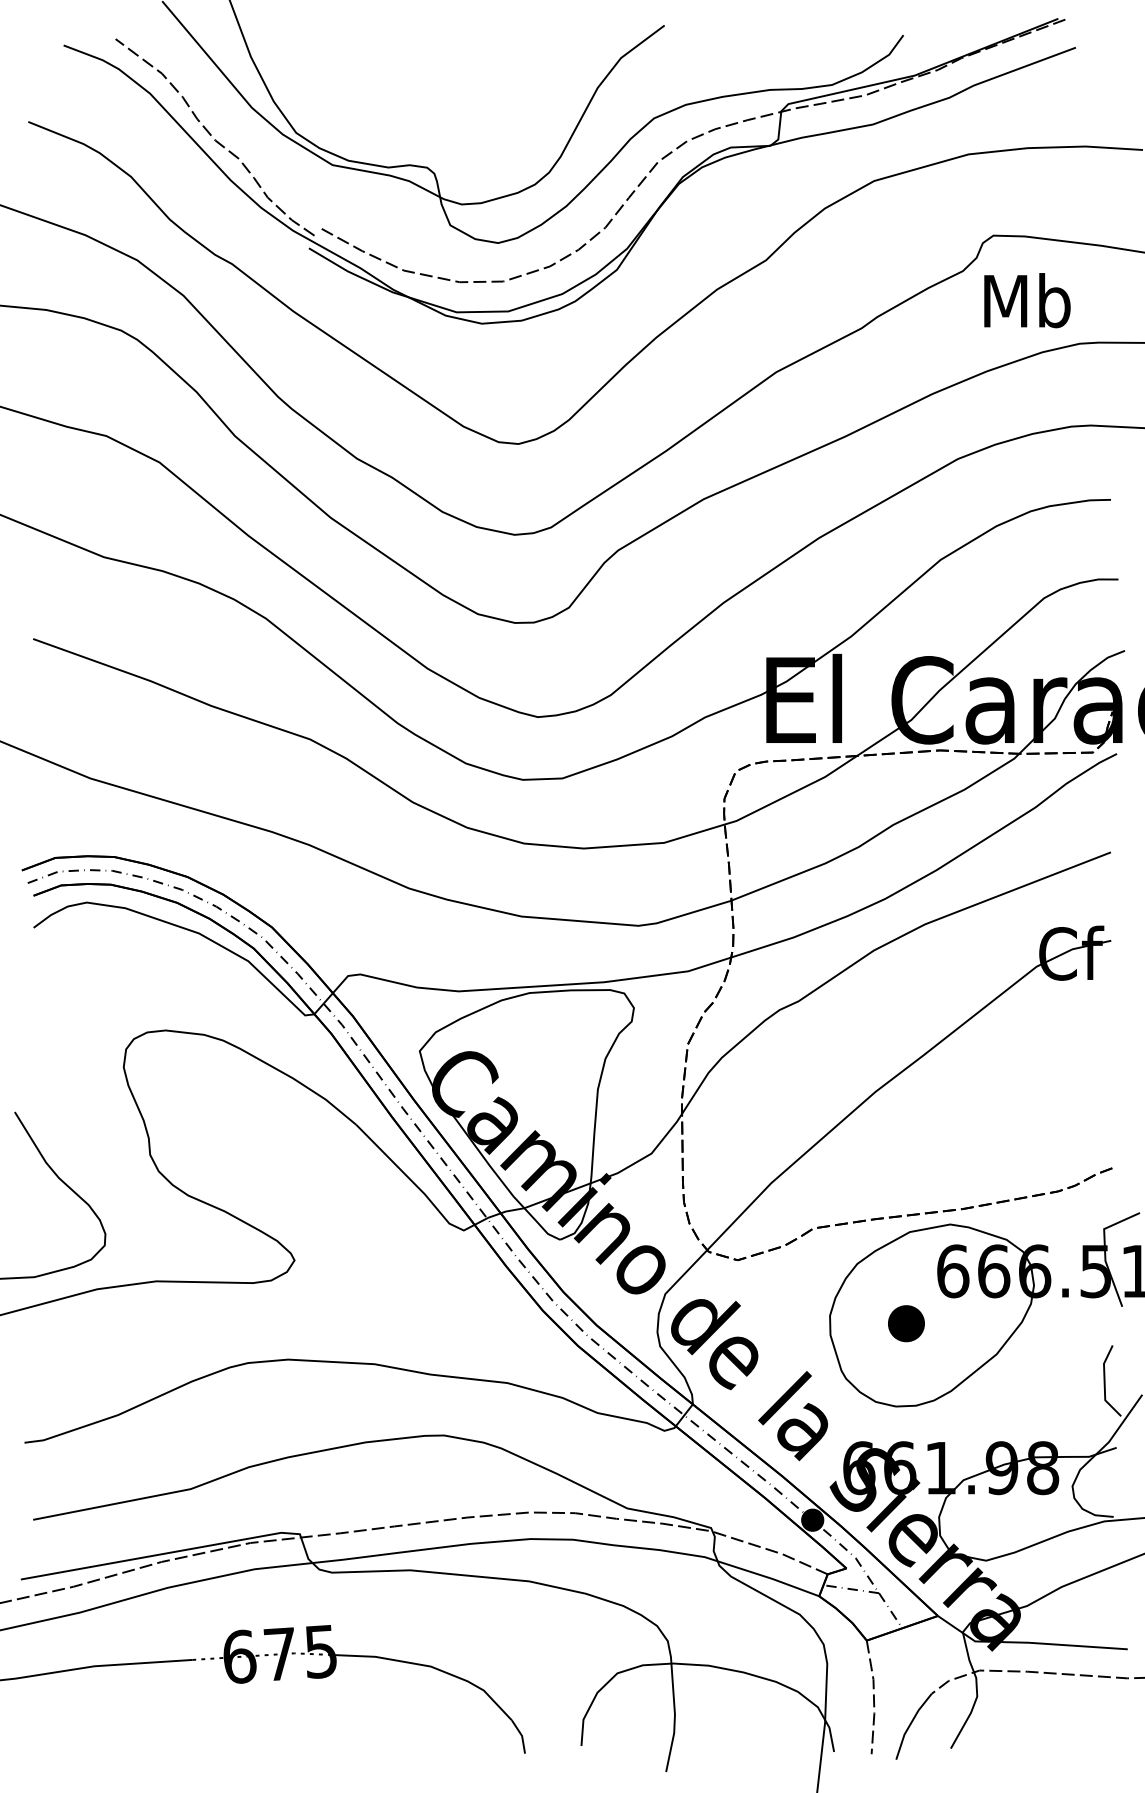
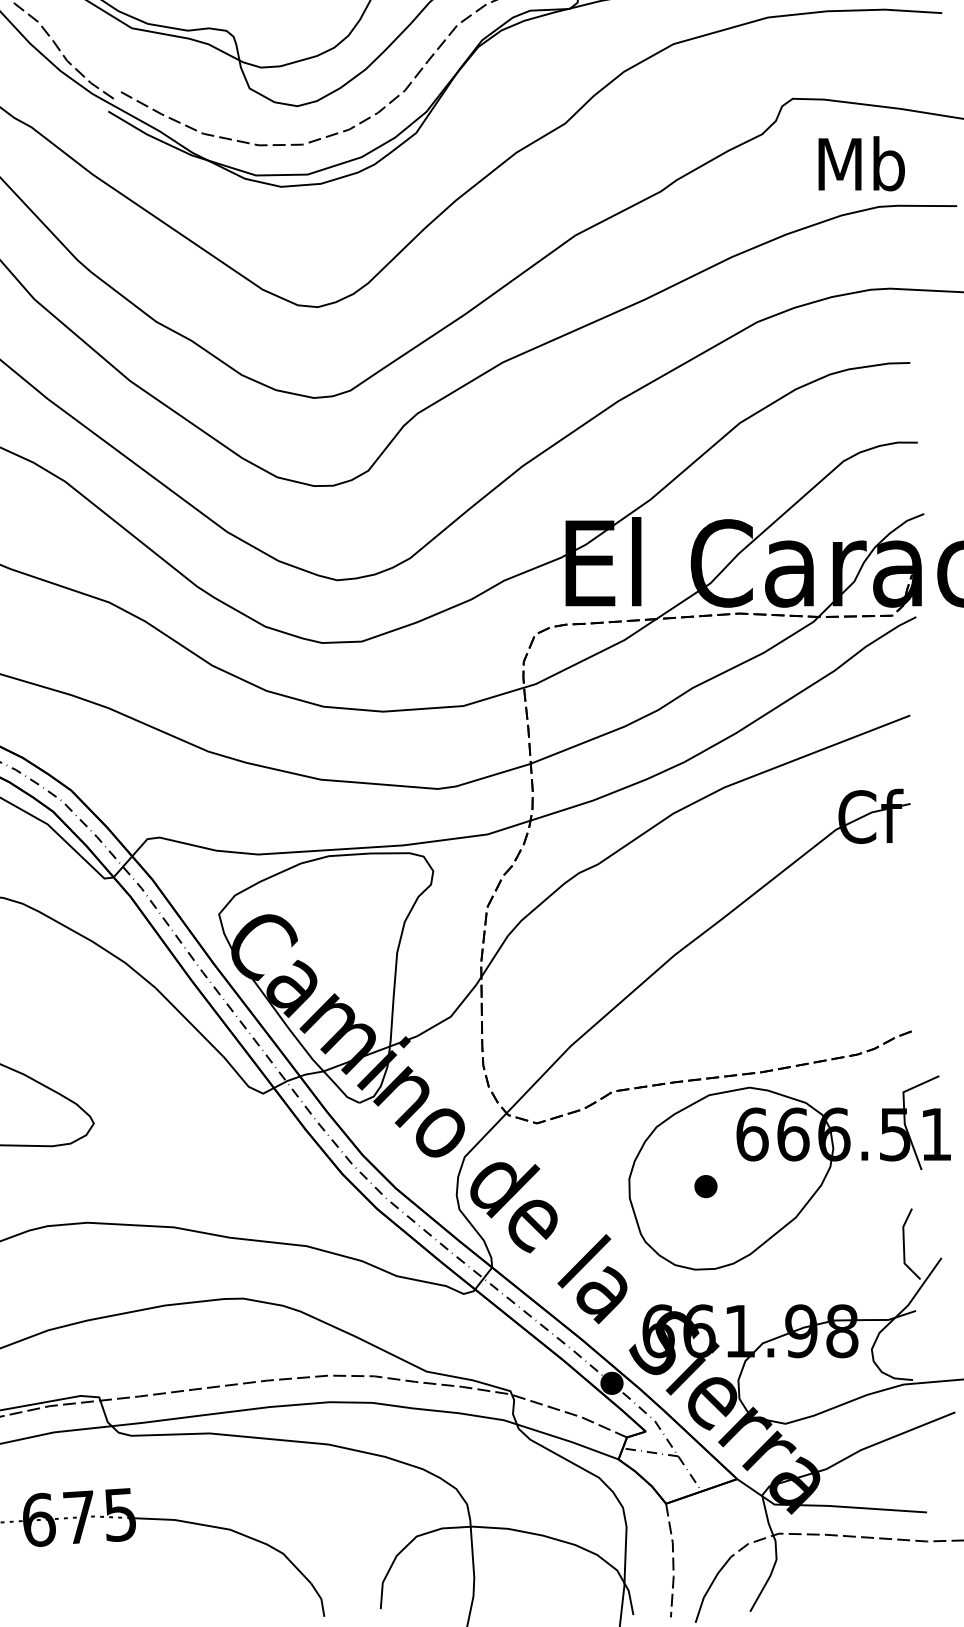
text: (1027, 300) -> (861, 163), moved
part: (906, 1322) -> (705, 1185), size x0.62

